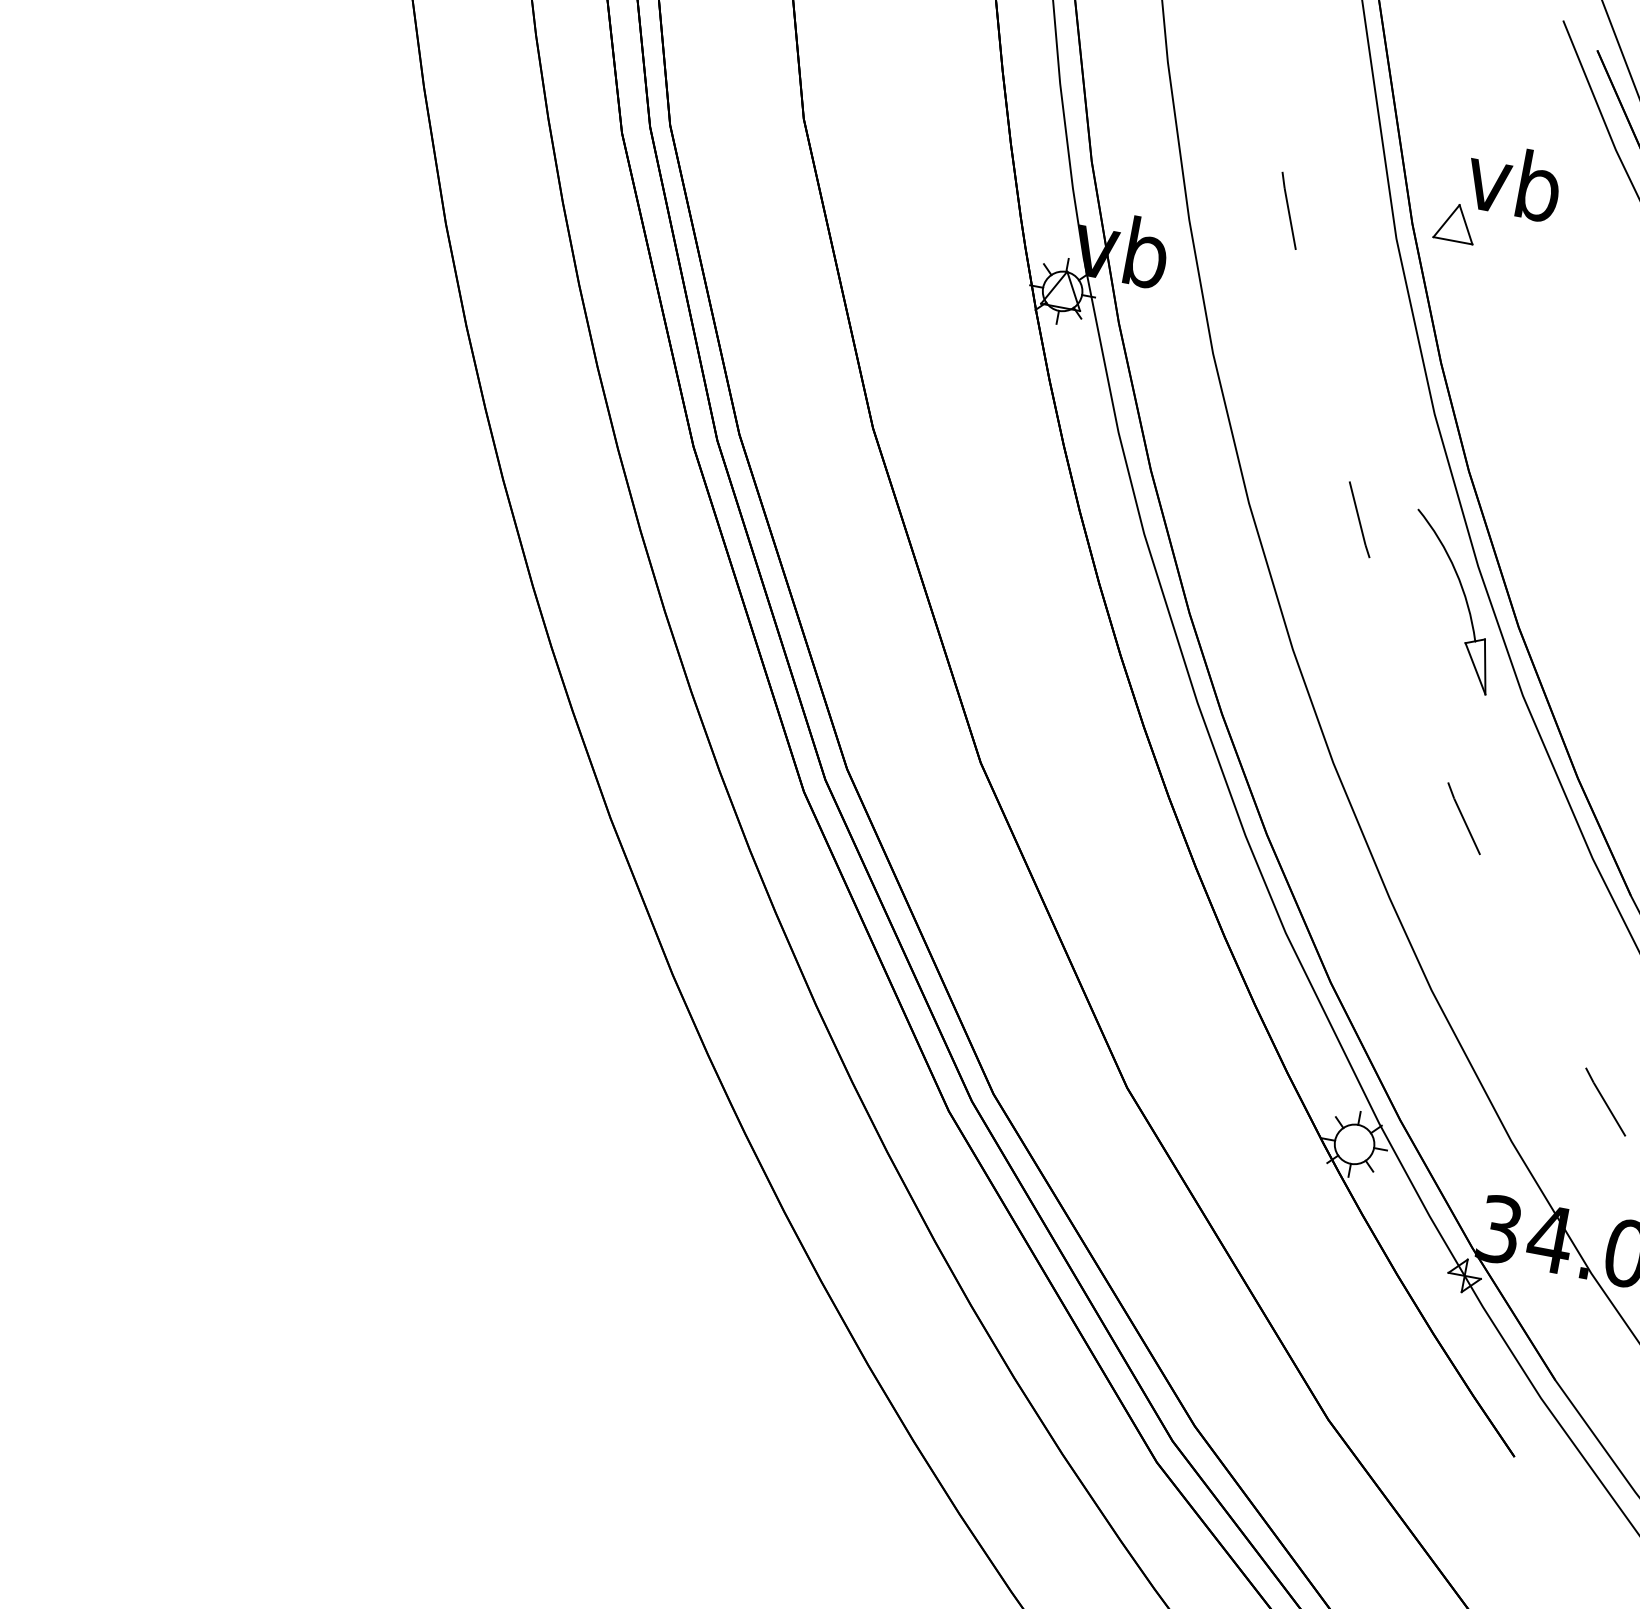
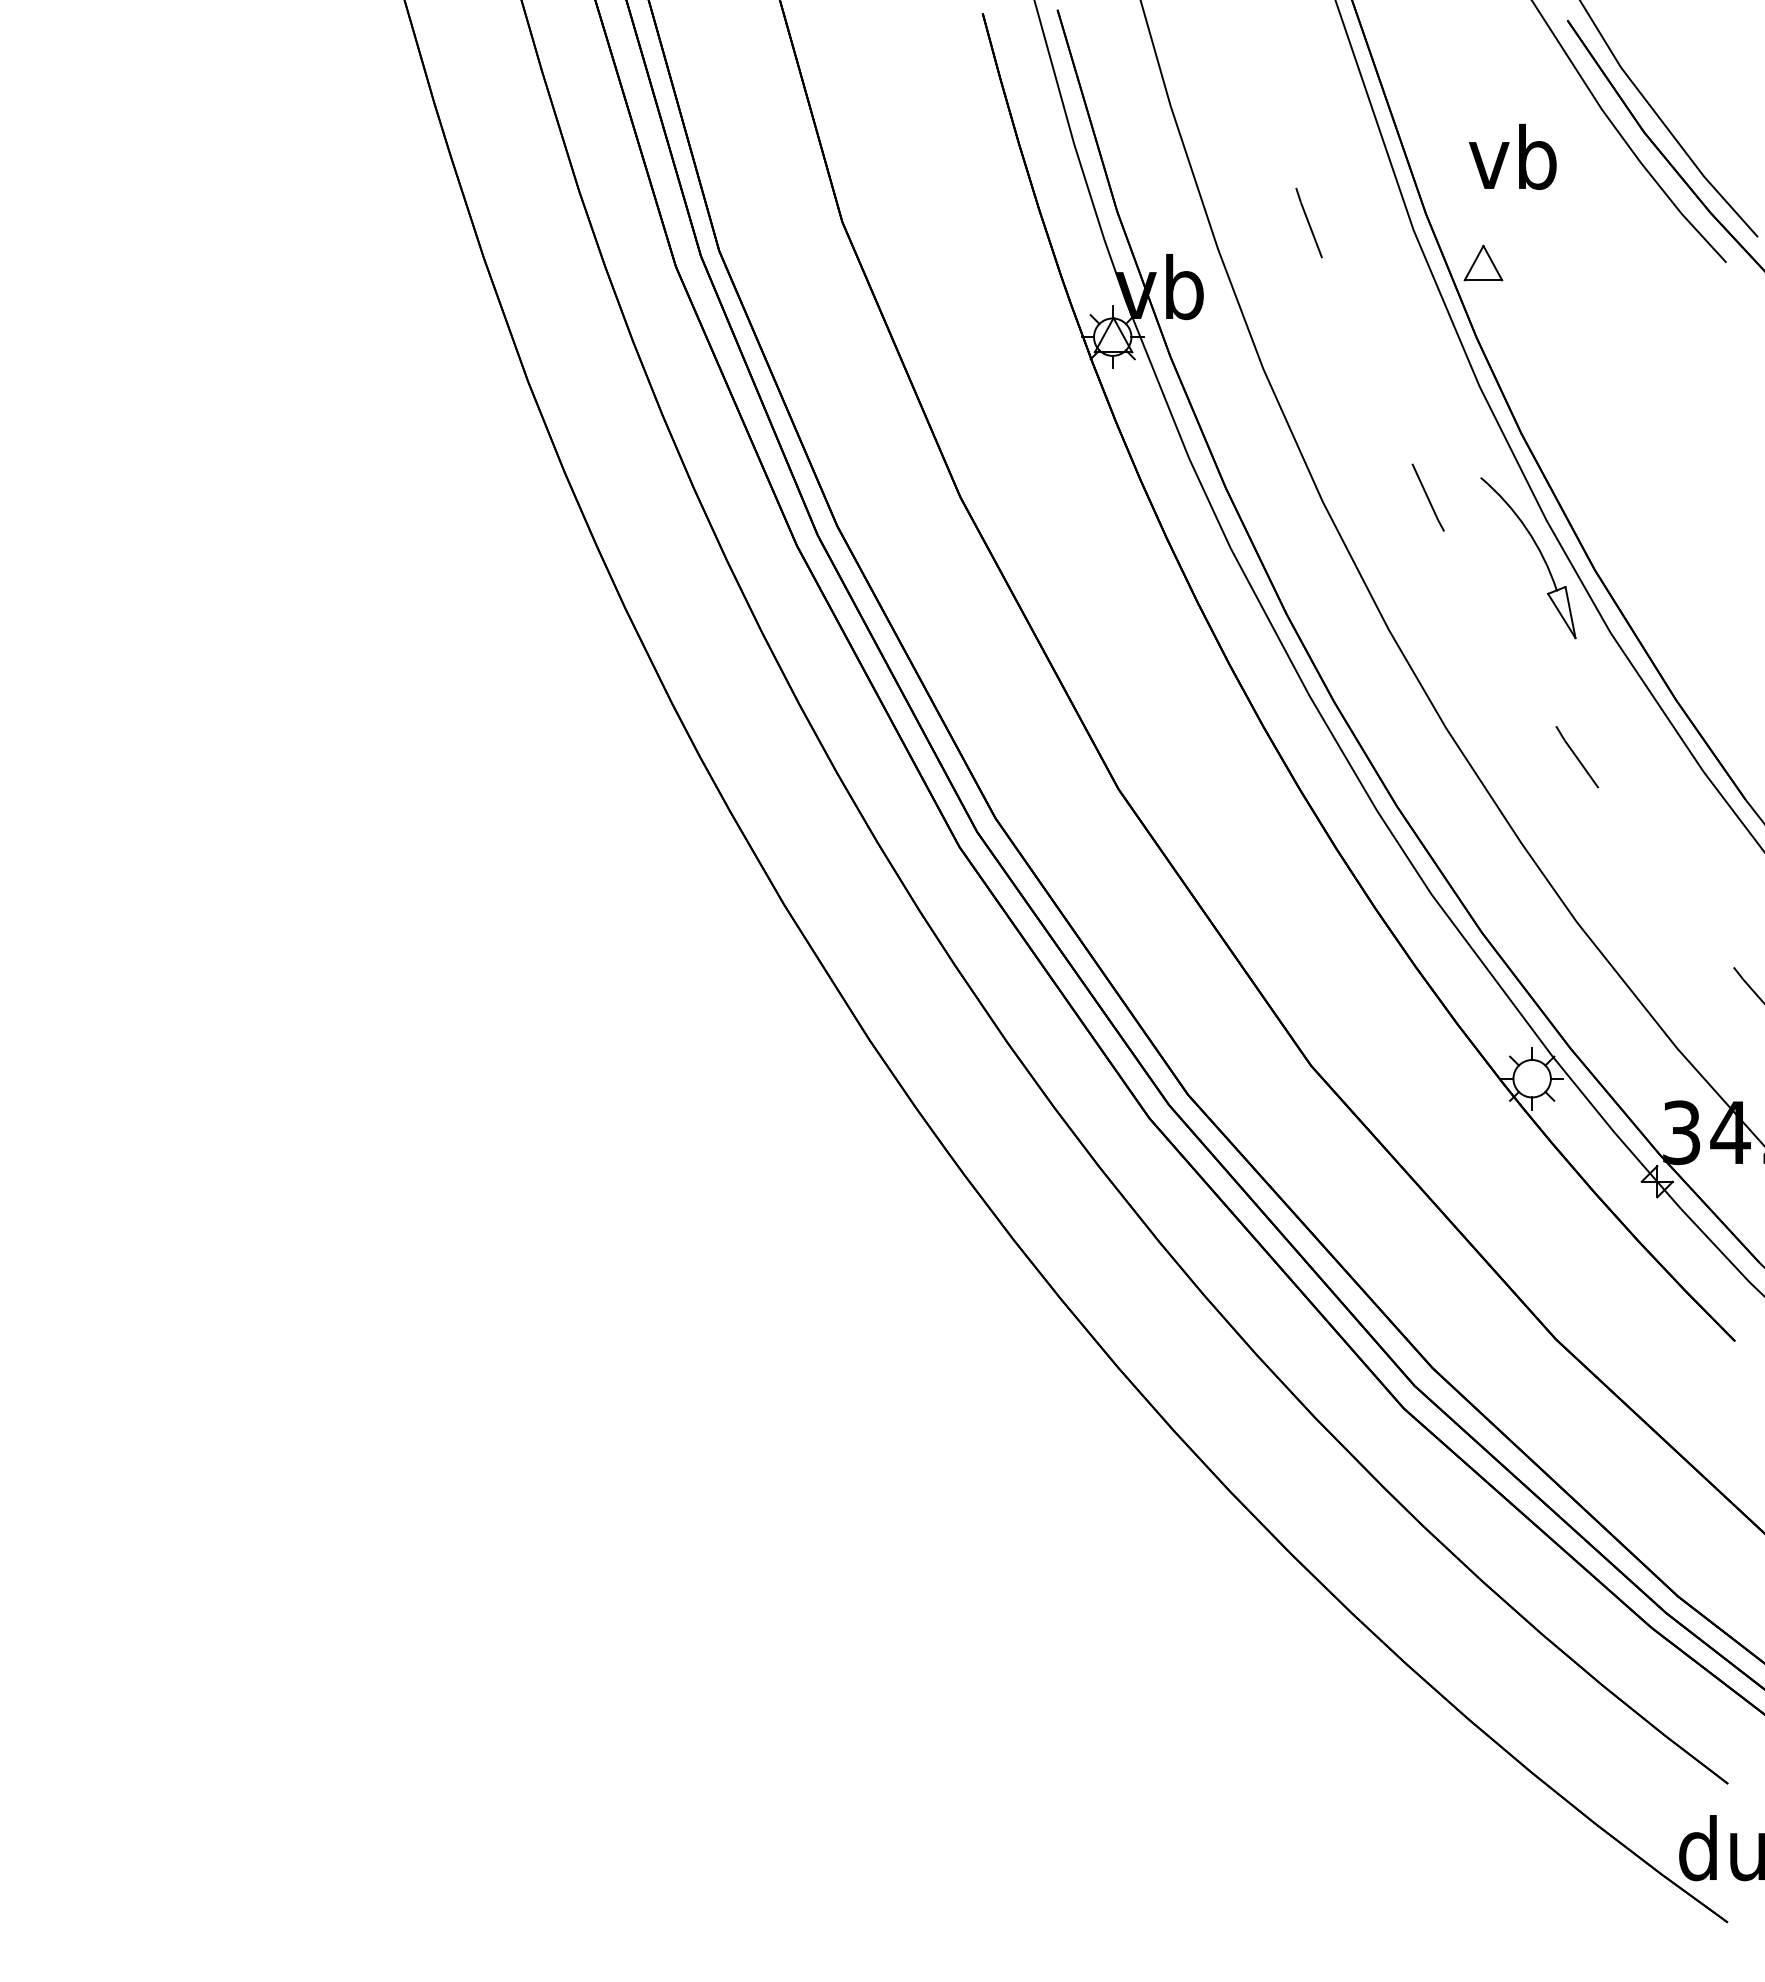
part: (1456, 222) -> (1483, 262), moved

